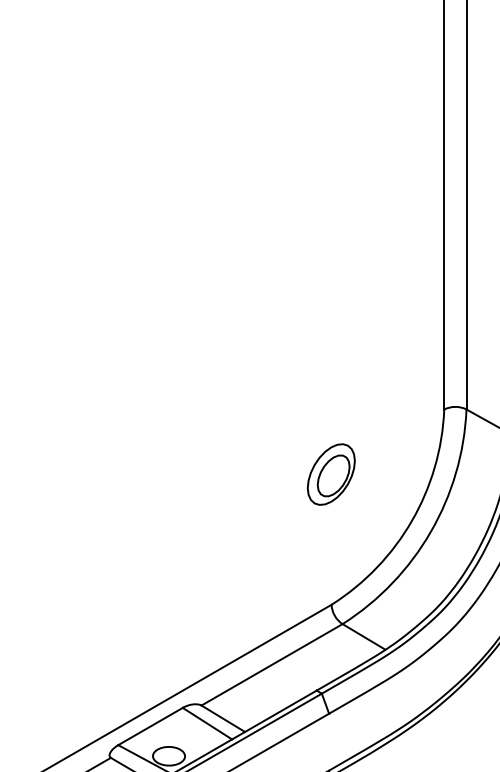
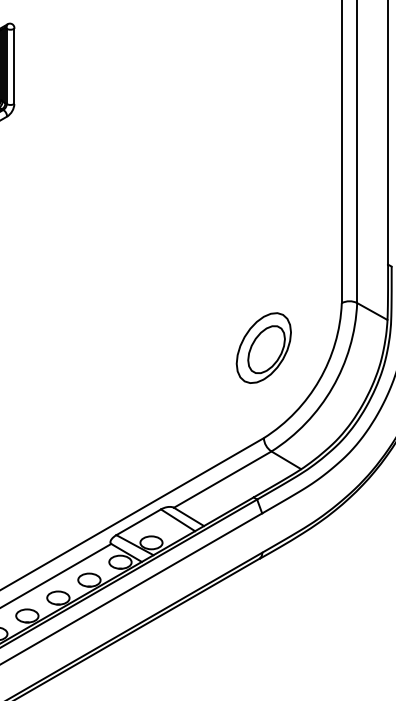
part: (331, 473) -> (263, 347), size x1.67

